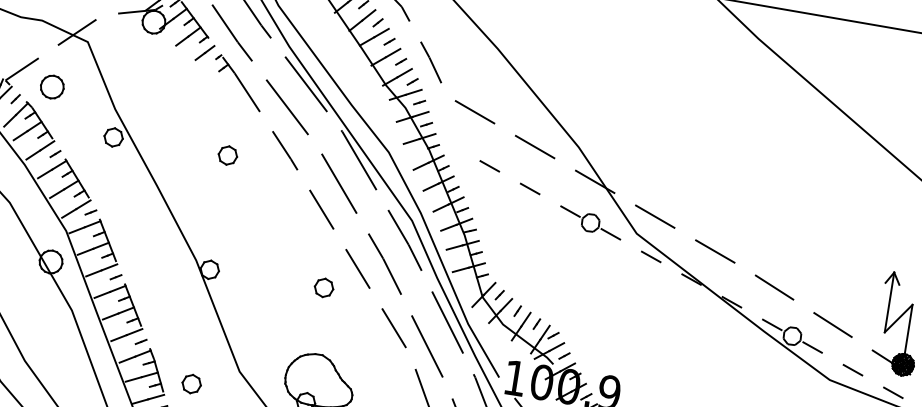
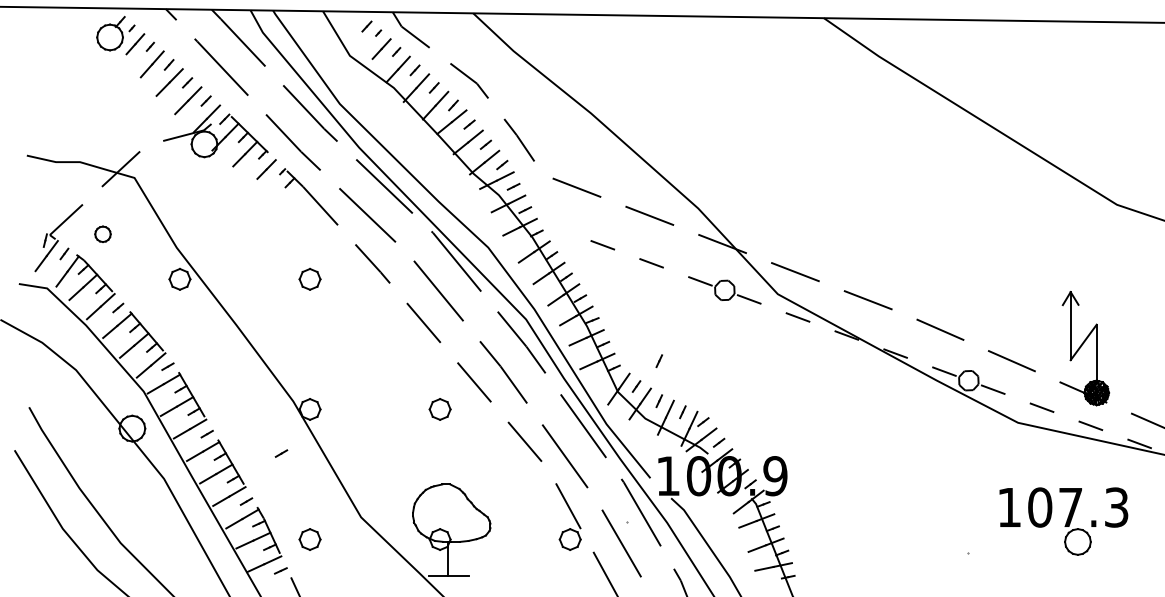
part: (51, 87) -> (102, 234), size x0.6
line: (522, 276) -> (658, 361), added
line: (178, 304) -> (281, 453), added

